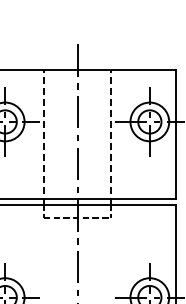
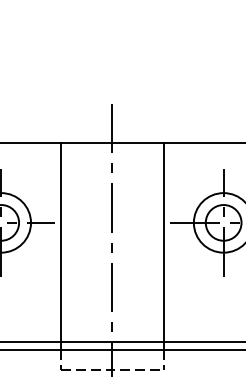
line: (43, 136) -> (60, 245), dashed -> solid
line: (111, 136) -> (164, 245), dashed -> solid

